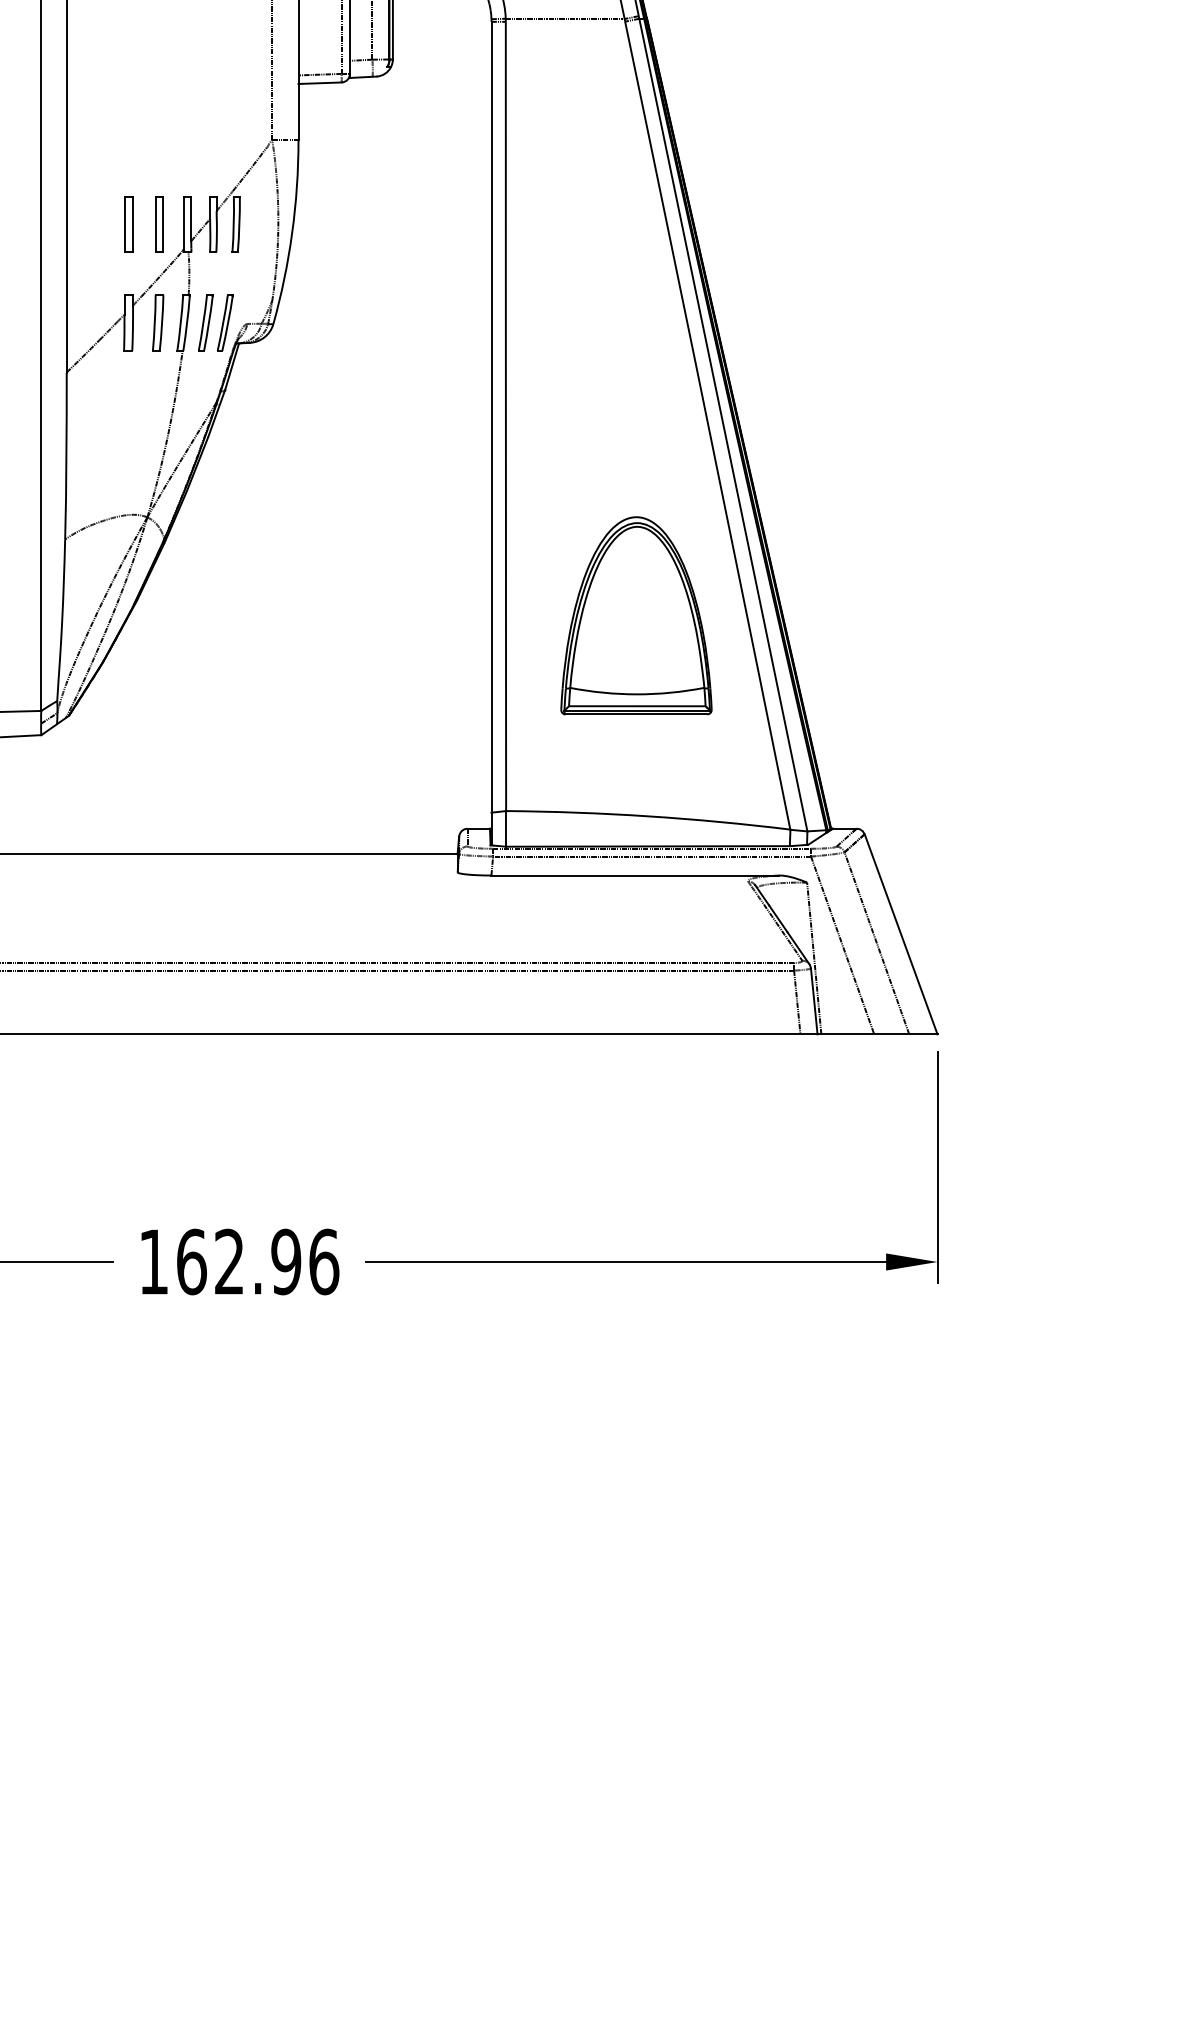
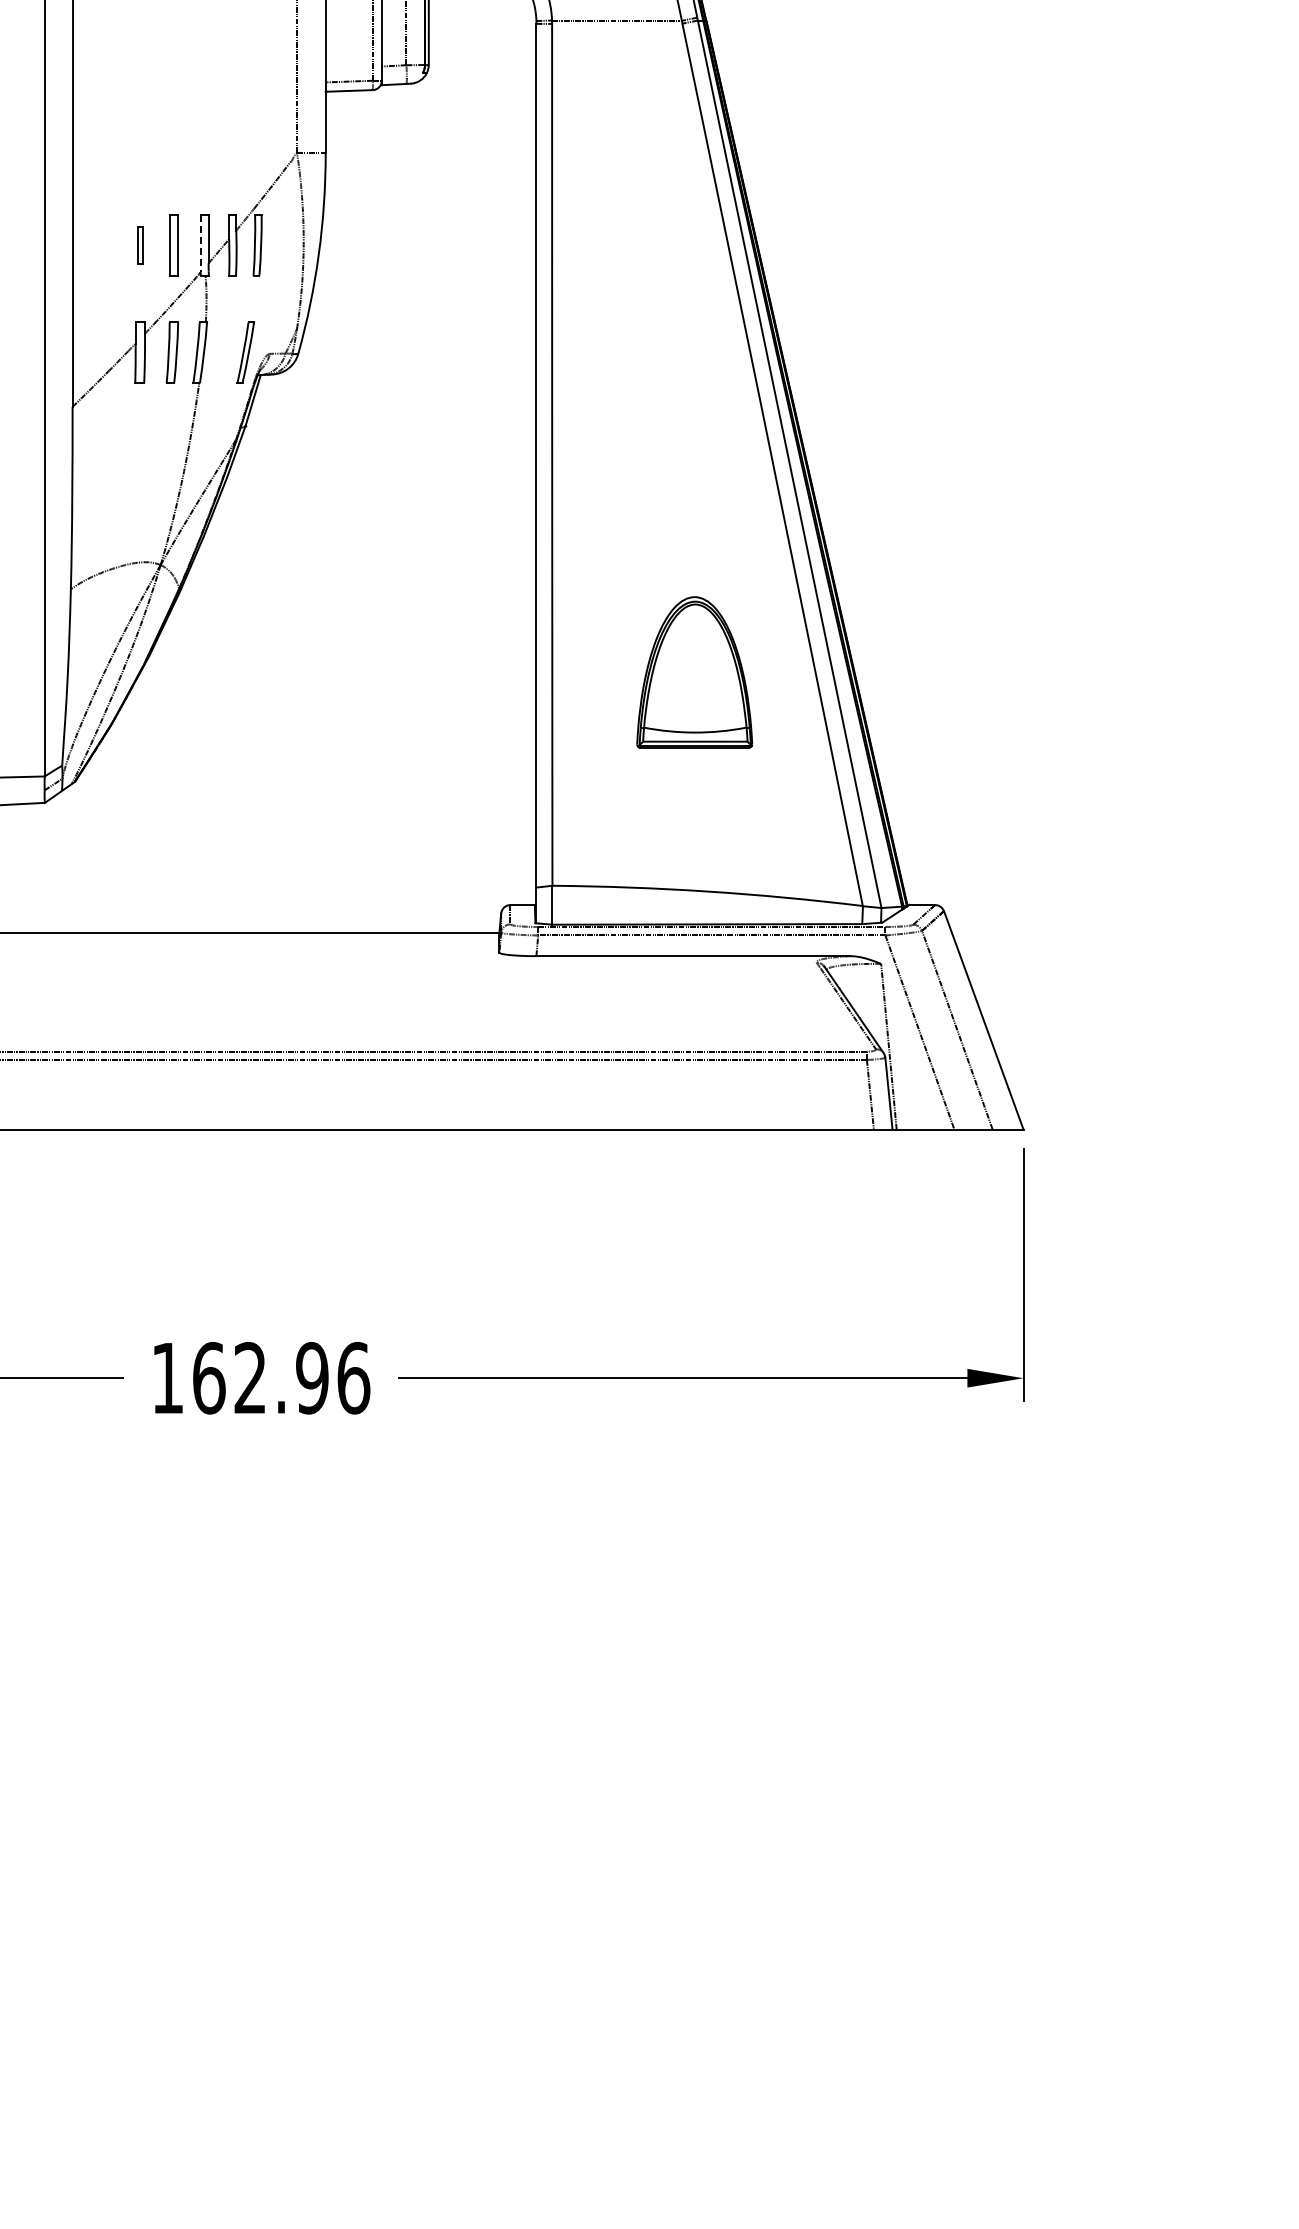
line: (183, 222) -> (200, 243), solid -> dashed
part: (128, 224) -> (140, 245), size x0.6
part: (205, 322) -> (224, 352), removed
part: (636, 615) -> (694, 672), size x0.7

